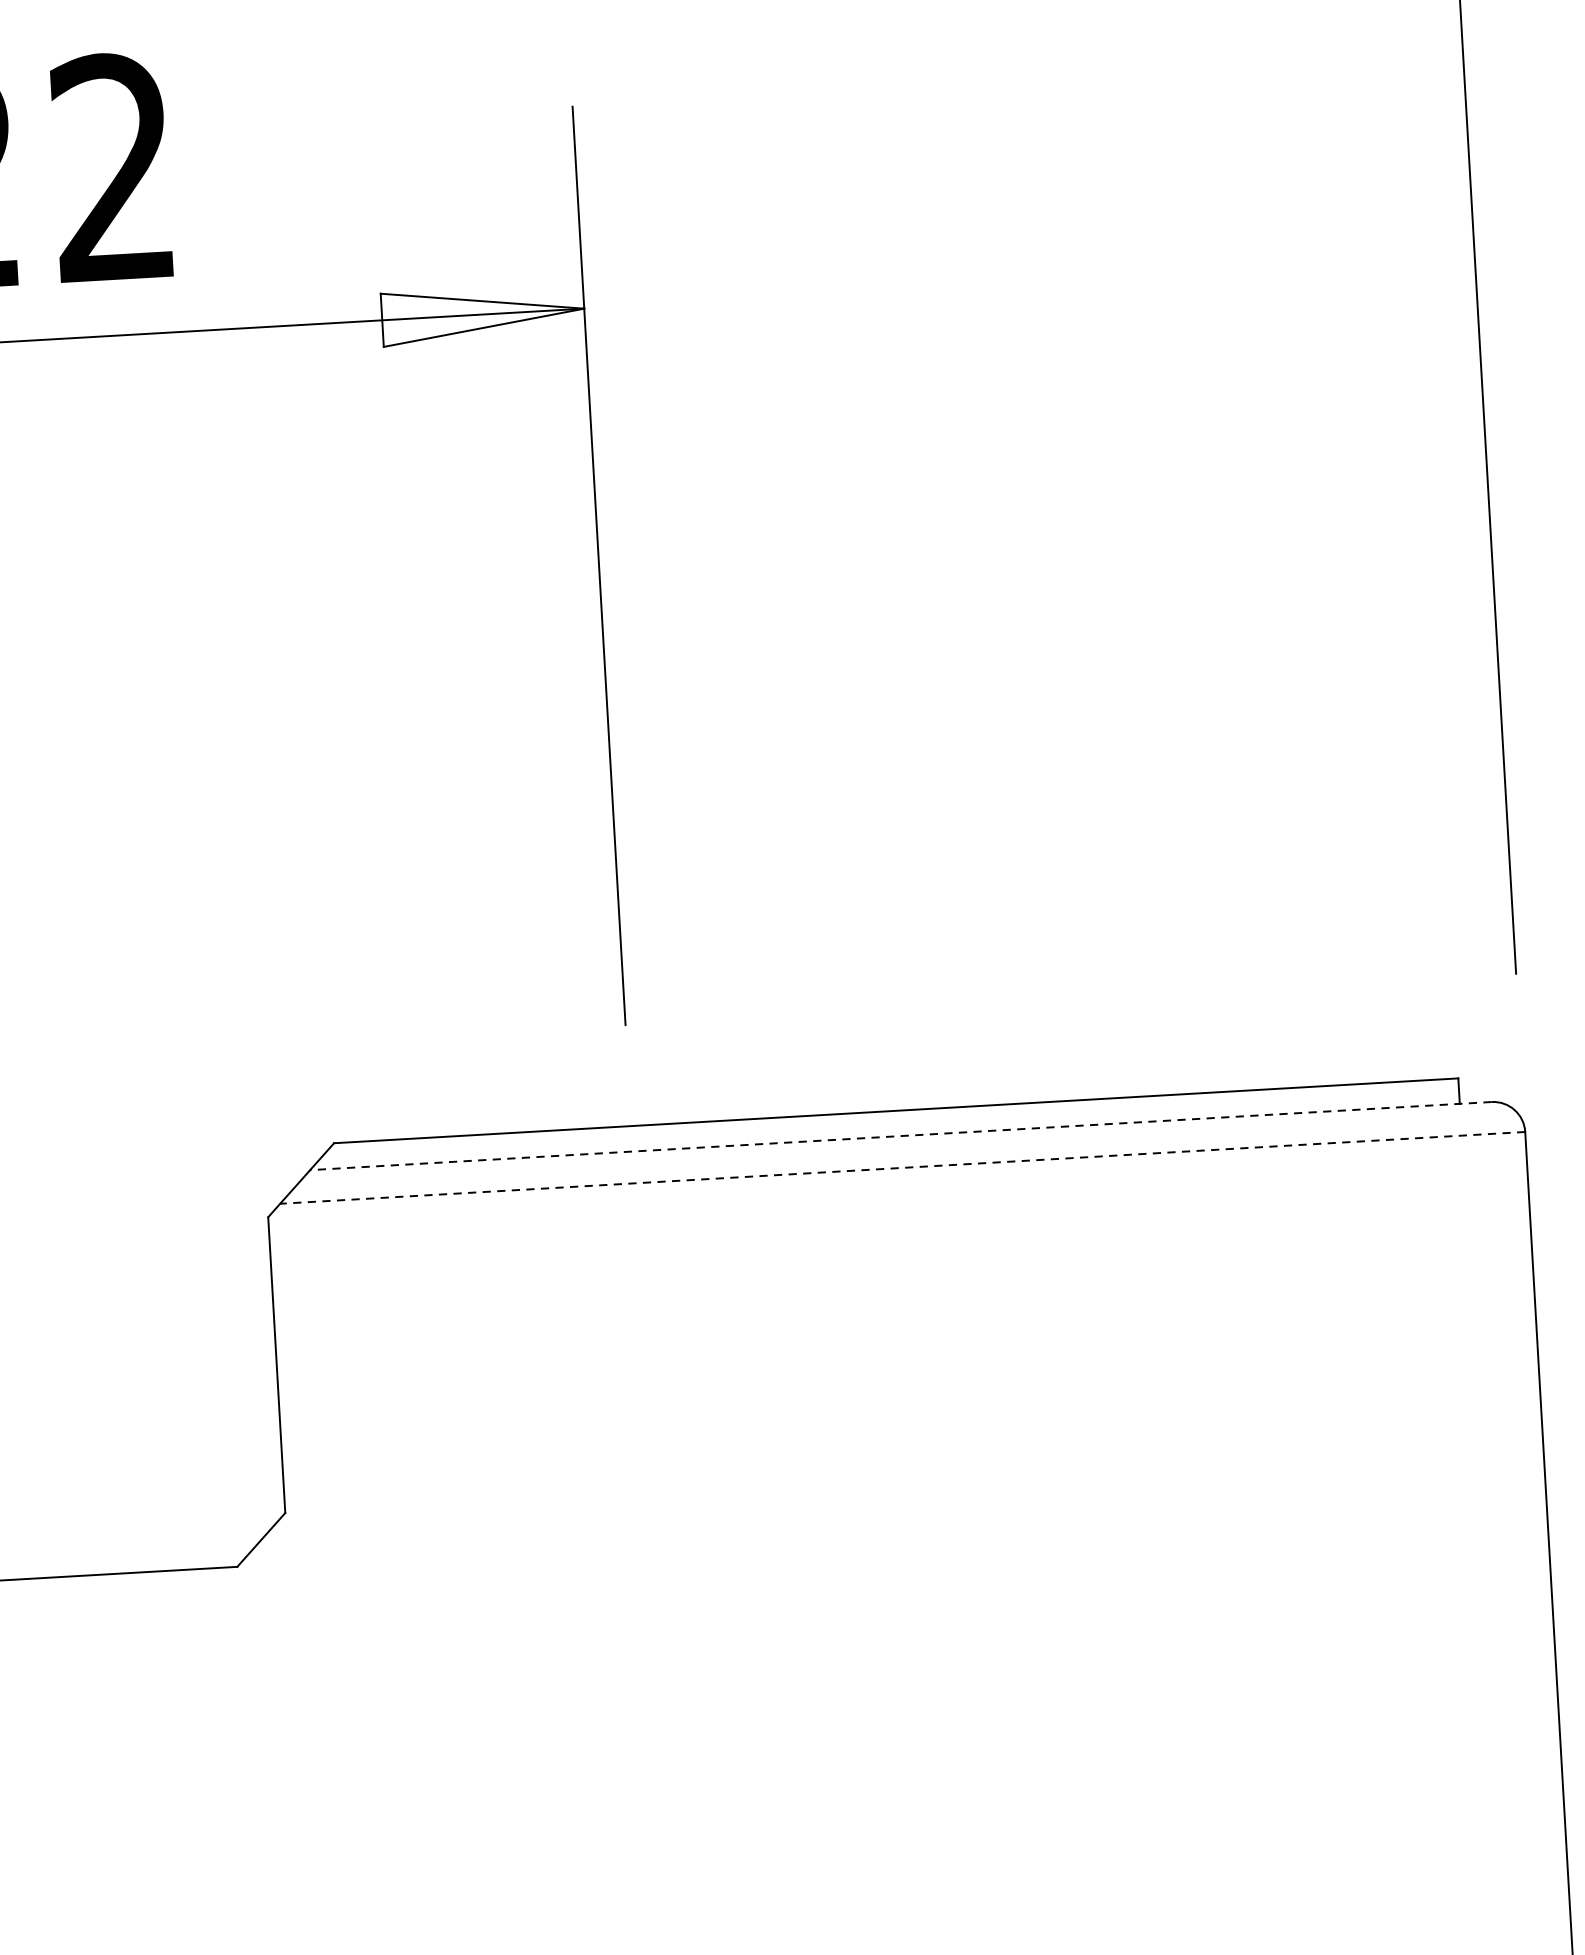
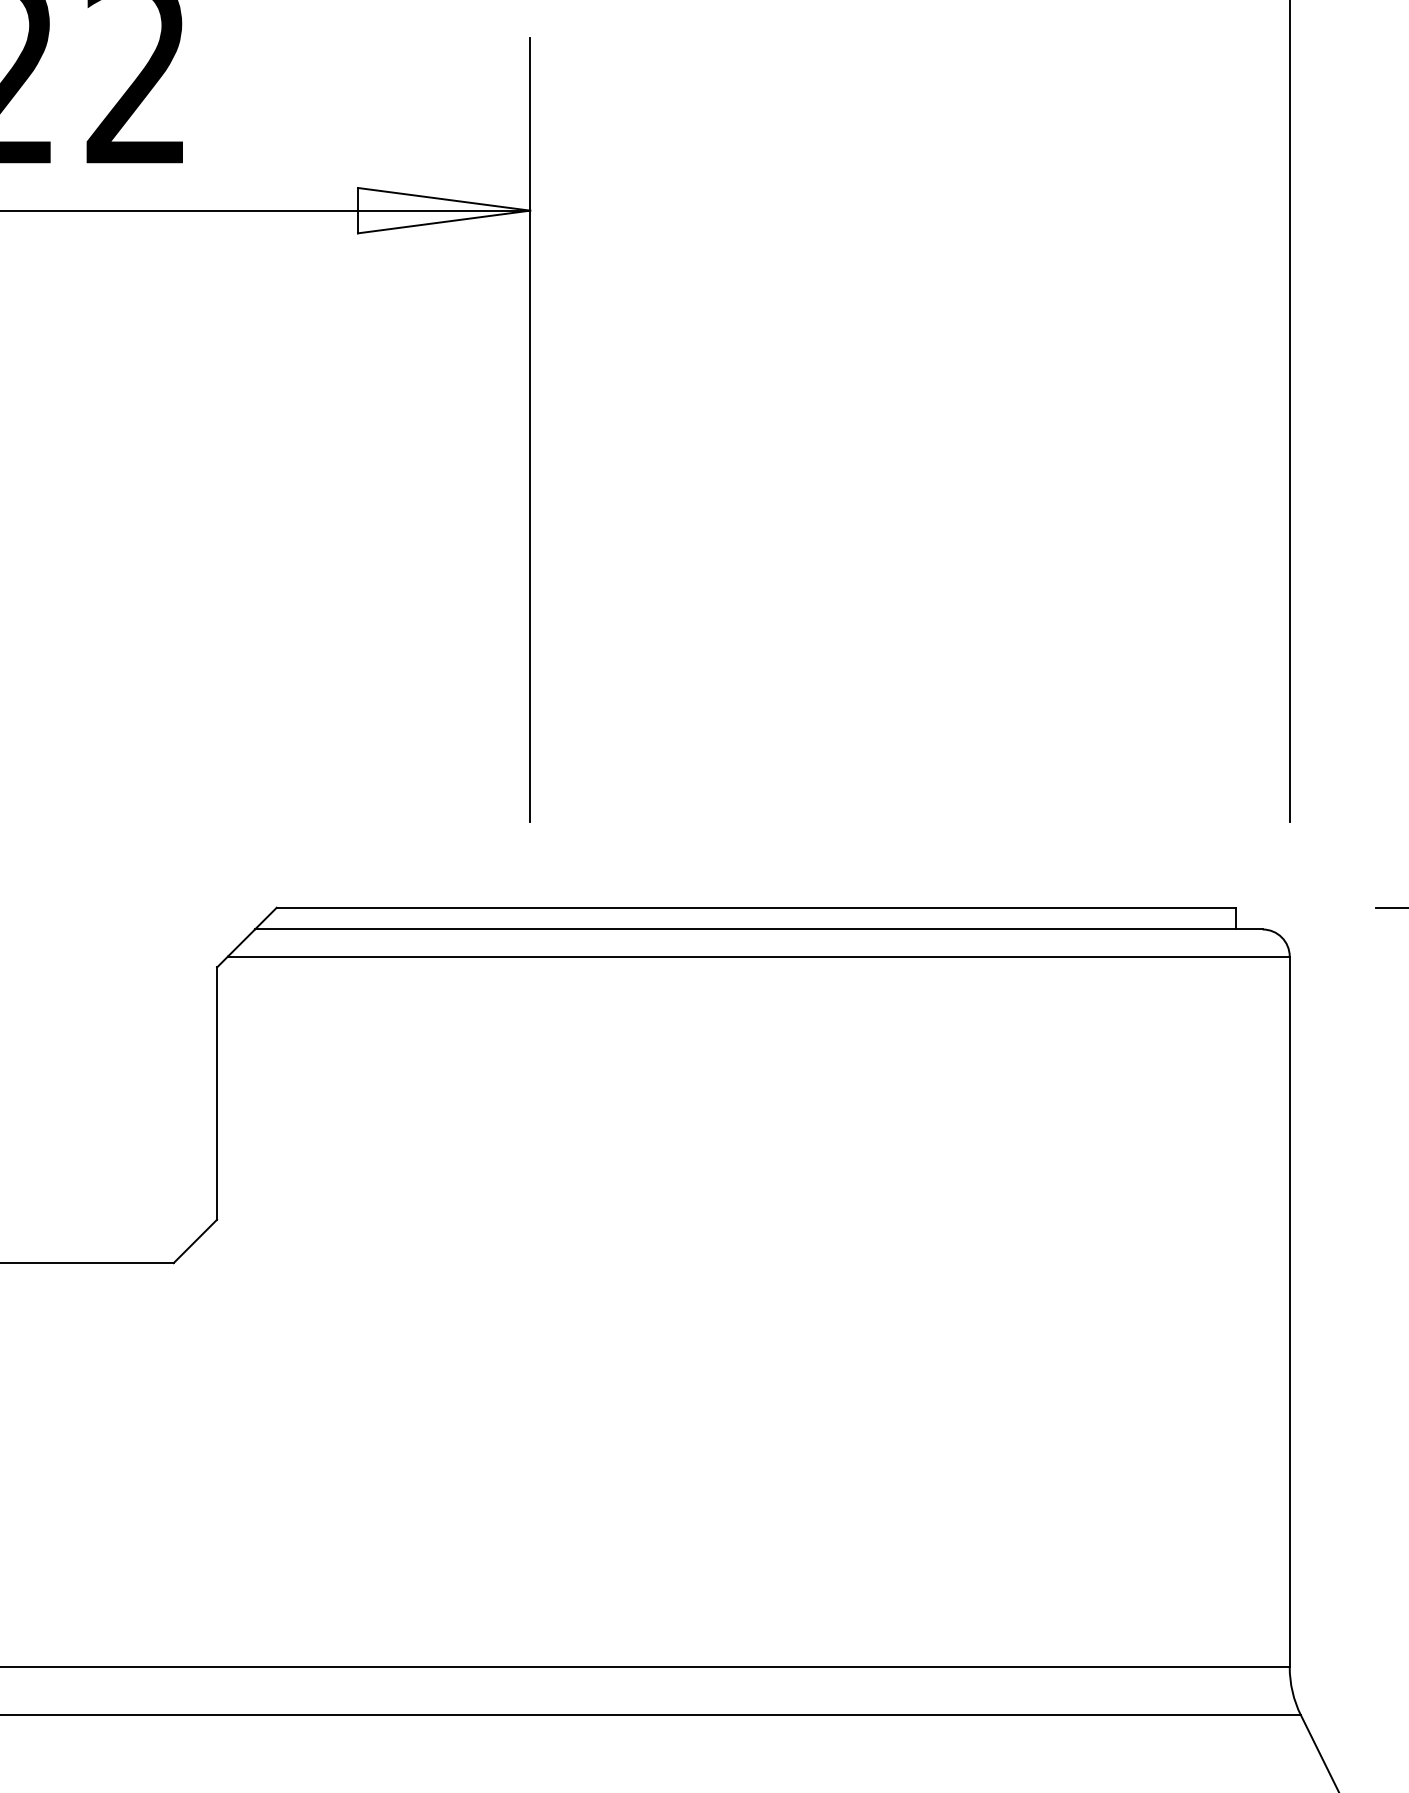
line: (900, 1136) -> (758, 929), dashed -> solid
line: (902, 1167) -> (758, 956), dashed -> solid

